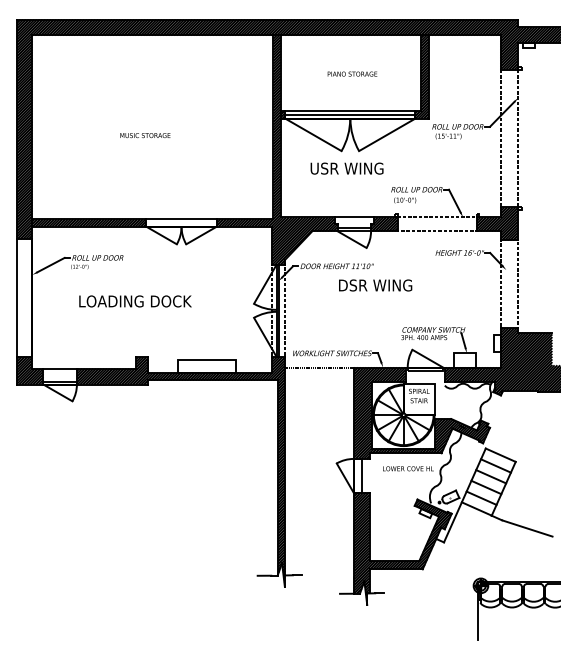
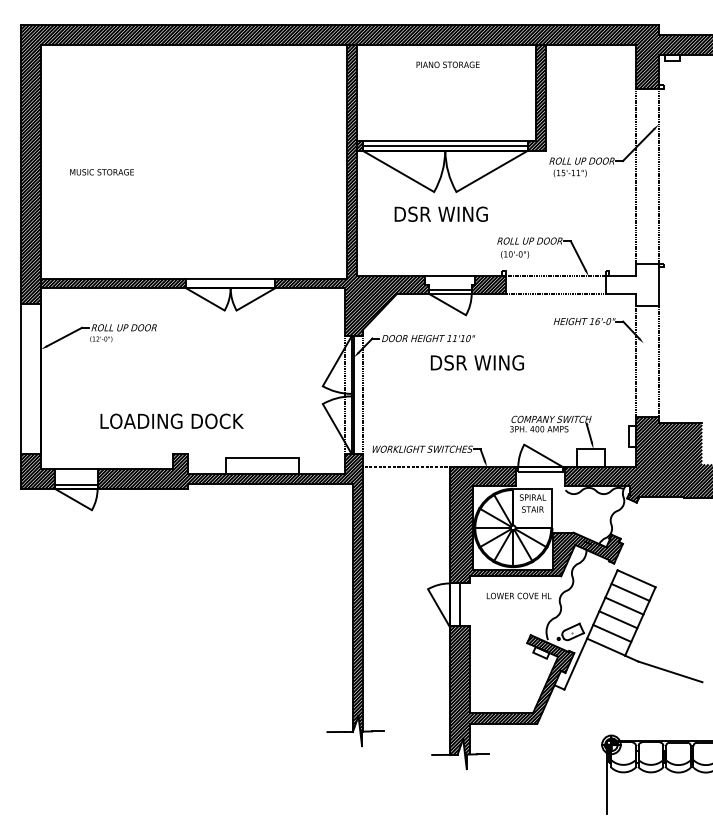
text: (352, 73) -> (448, 64), moved
text: (145, 135) -> (102, 172), moved
text: (346, 168) -> (440, 214), USR WING -> DSR WING
hatch: (497, 223) -> (632, 284), removed
text: (135, 301) -> (172, 421), moved

